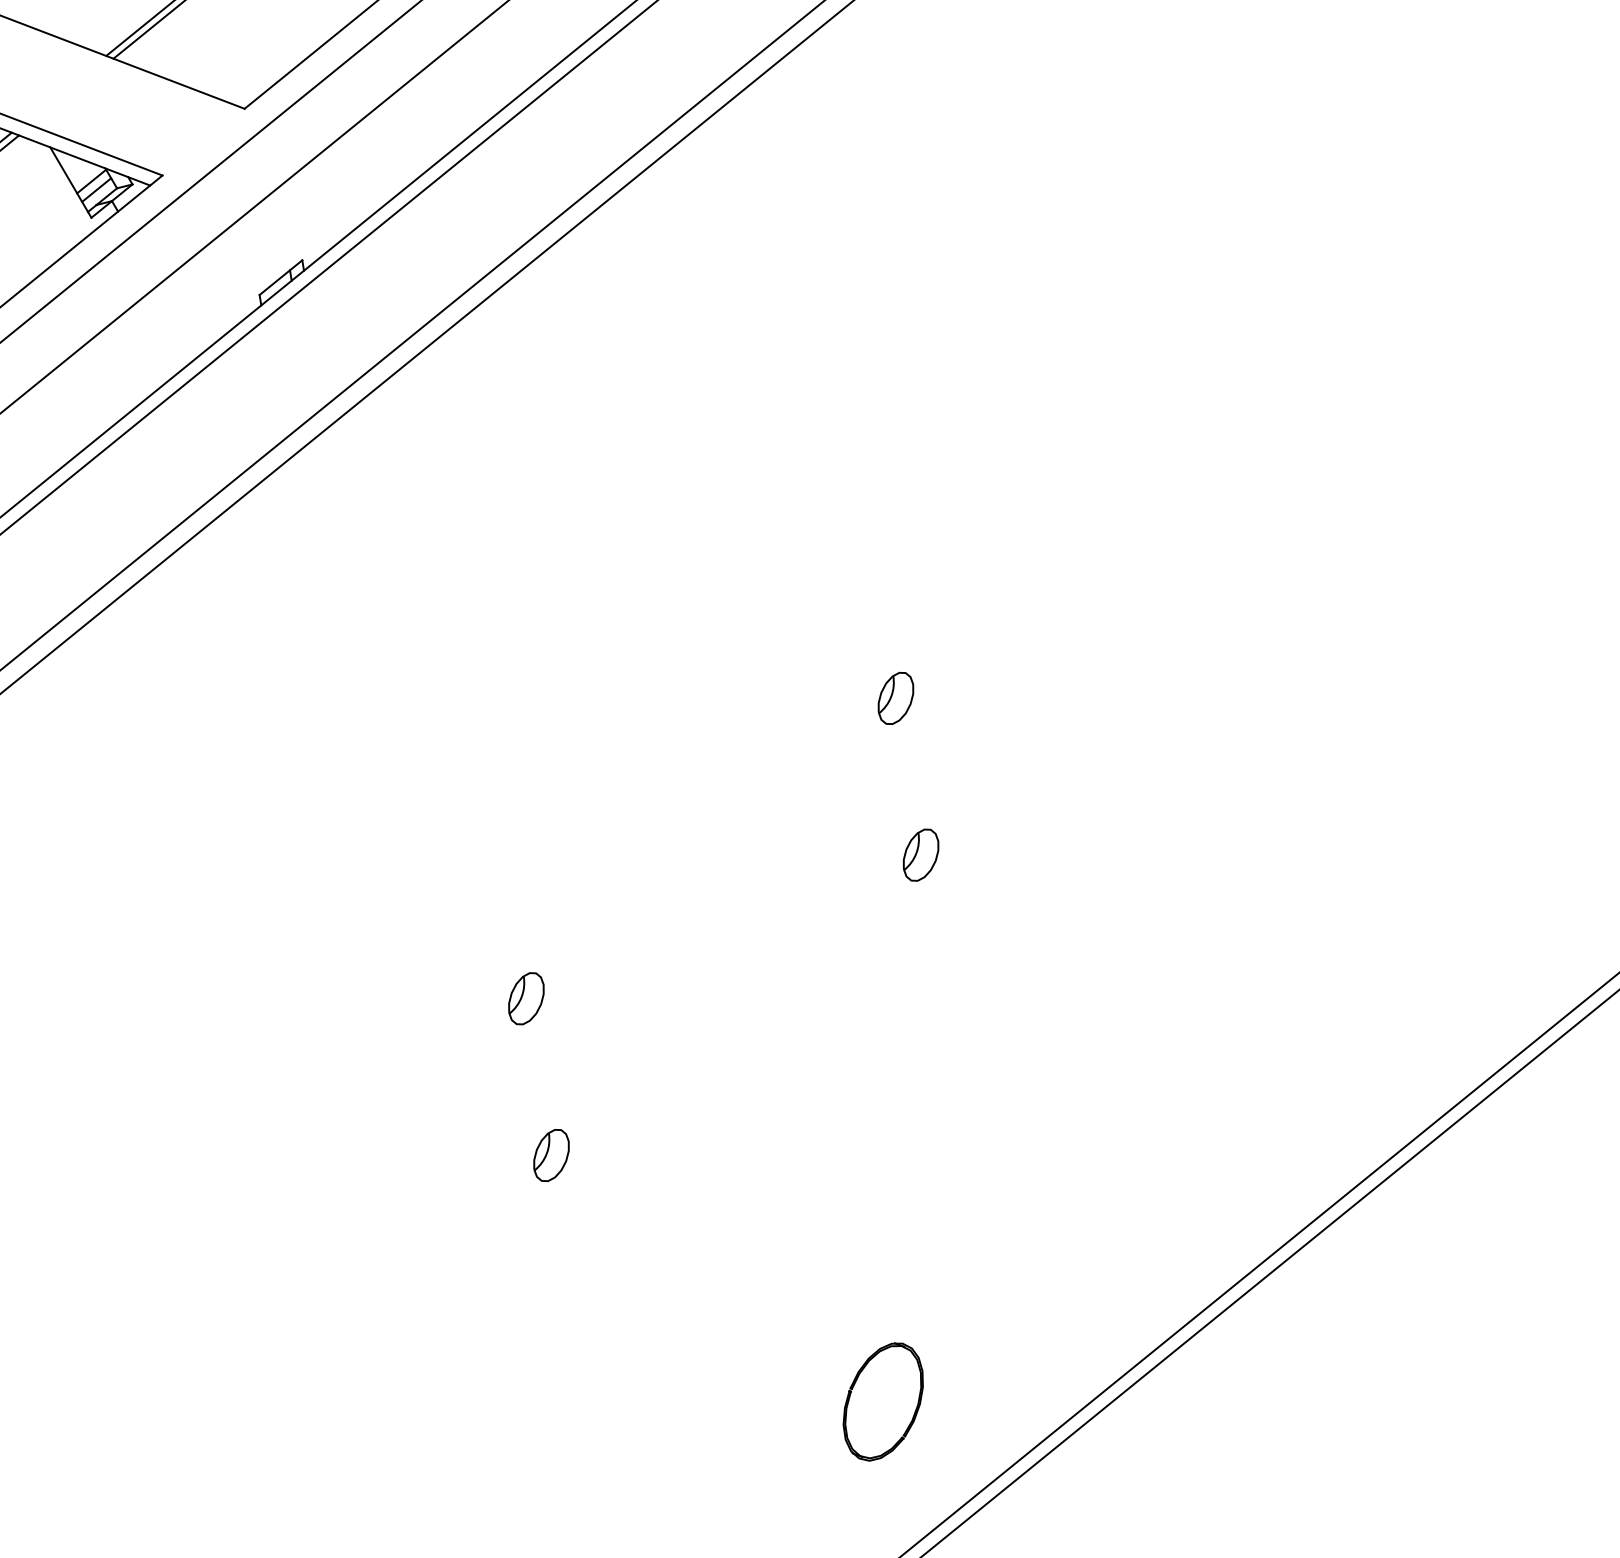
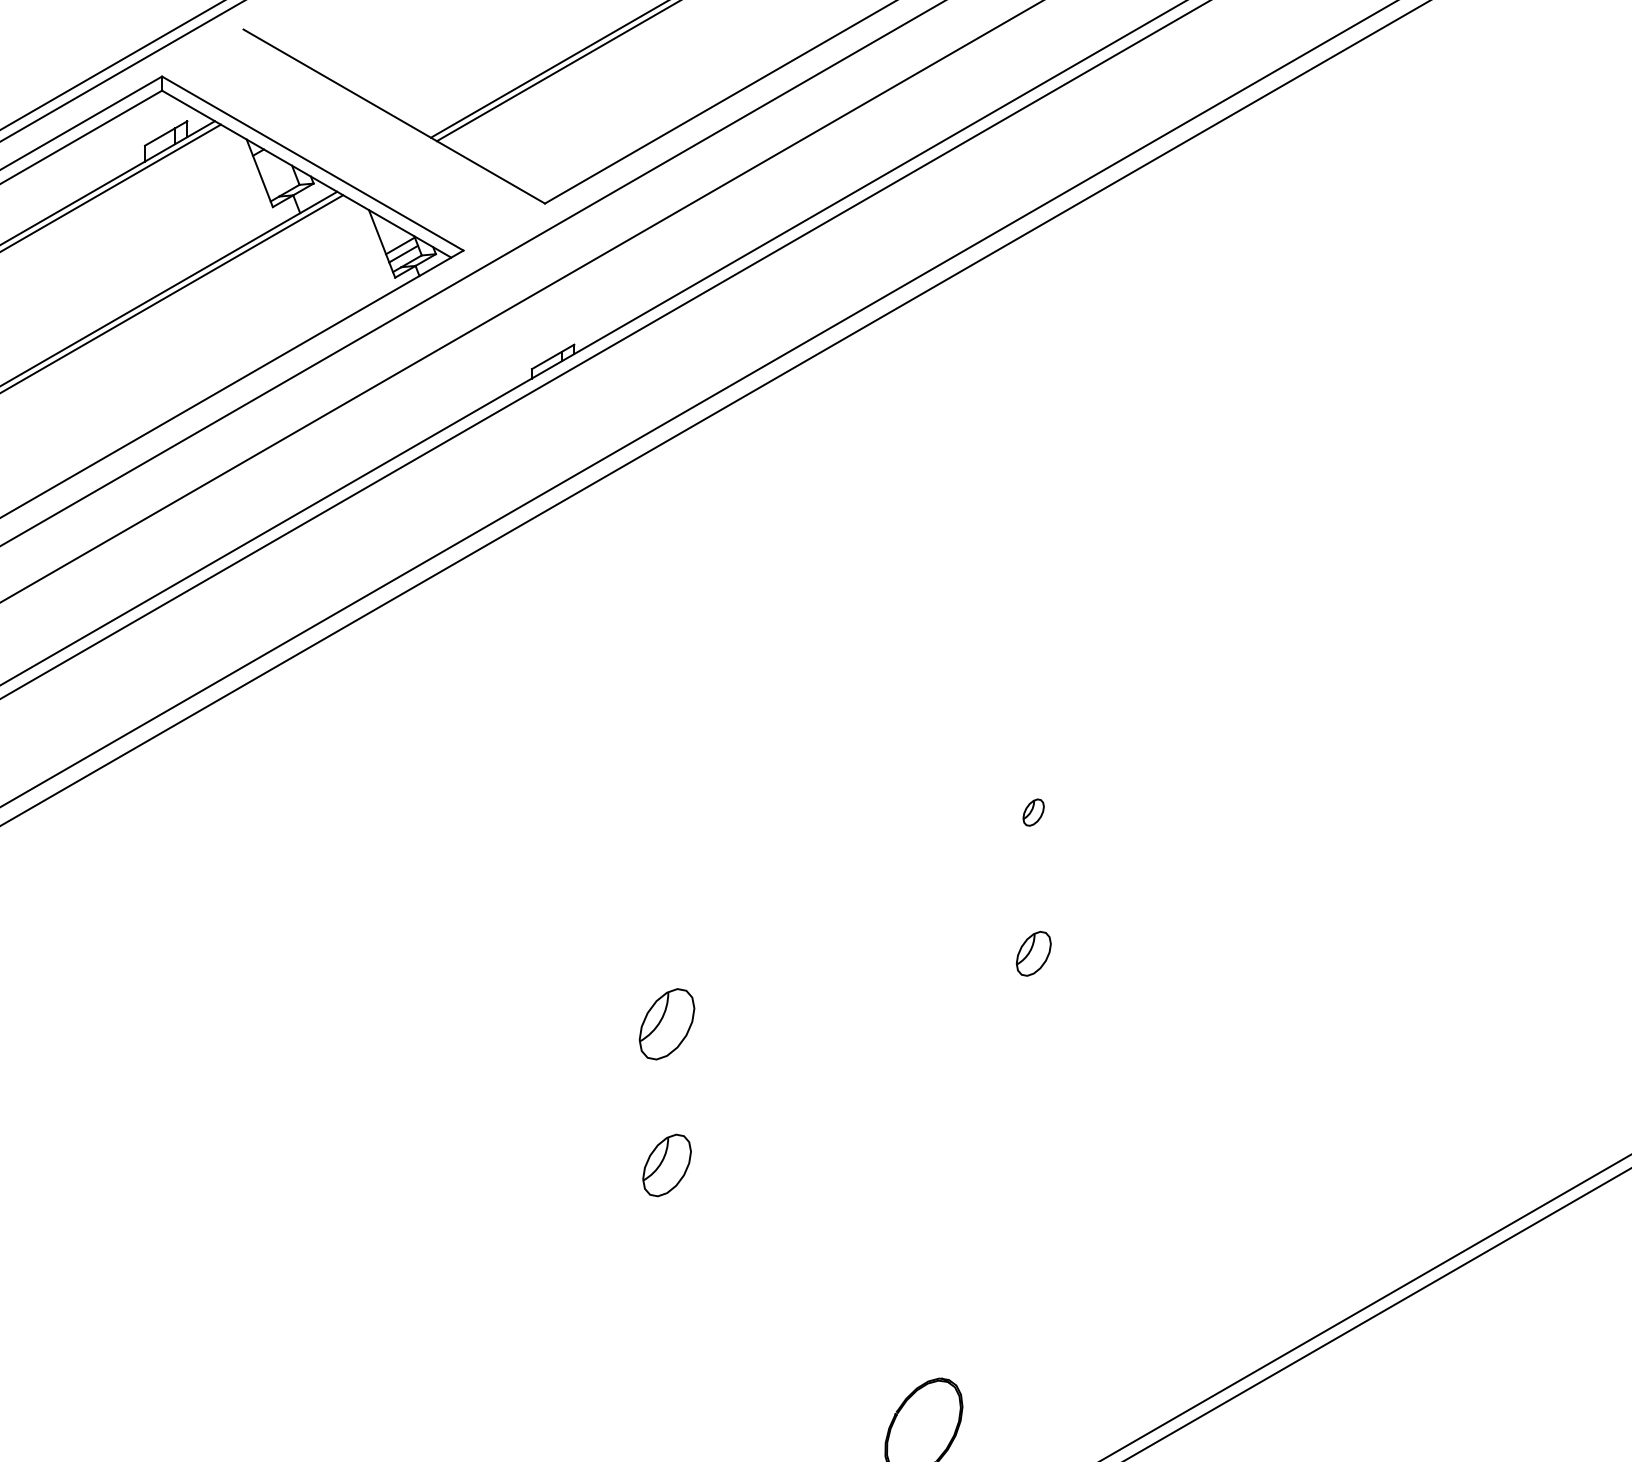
part: (895, 698) -> (1033, 812), size x0.6
part: (526, 998) -> (667, 1024), size x1.6
part: (551, 1155) -> (667, 1165), size x1.4

